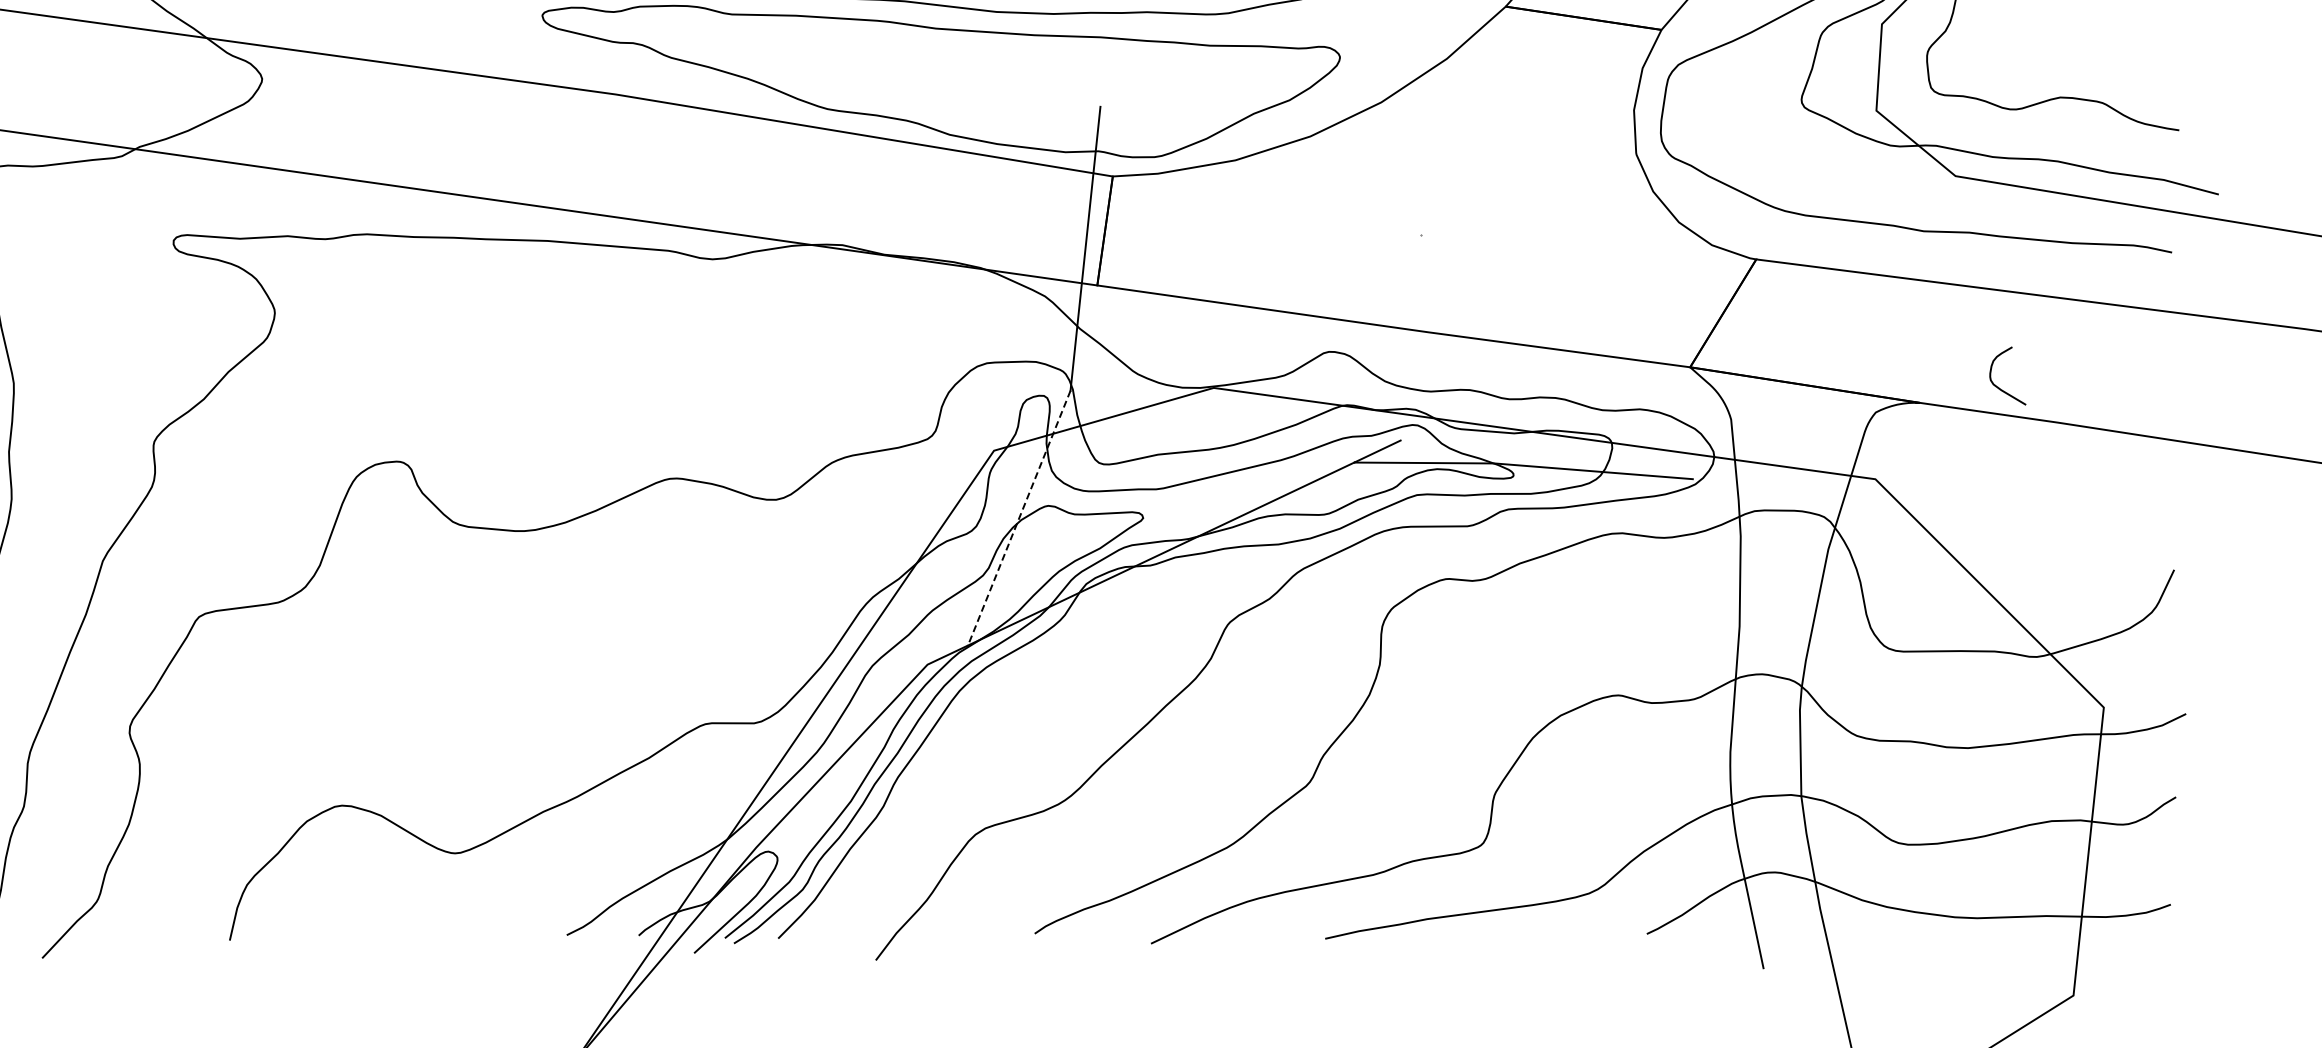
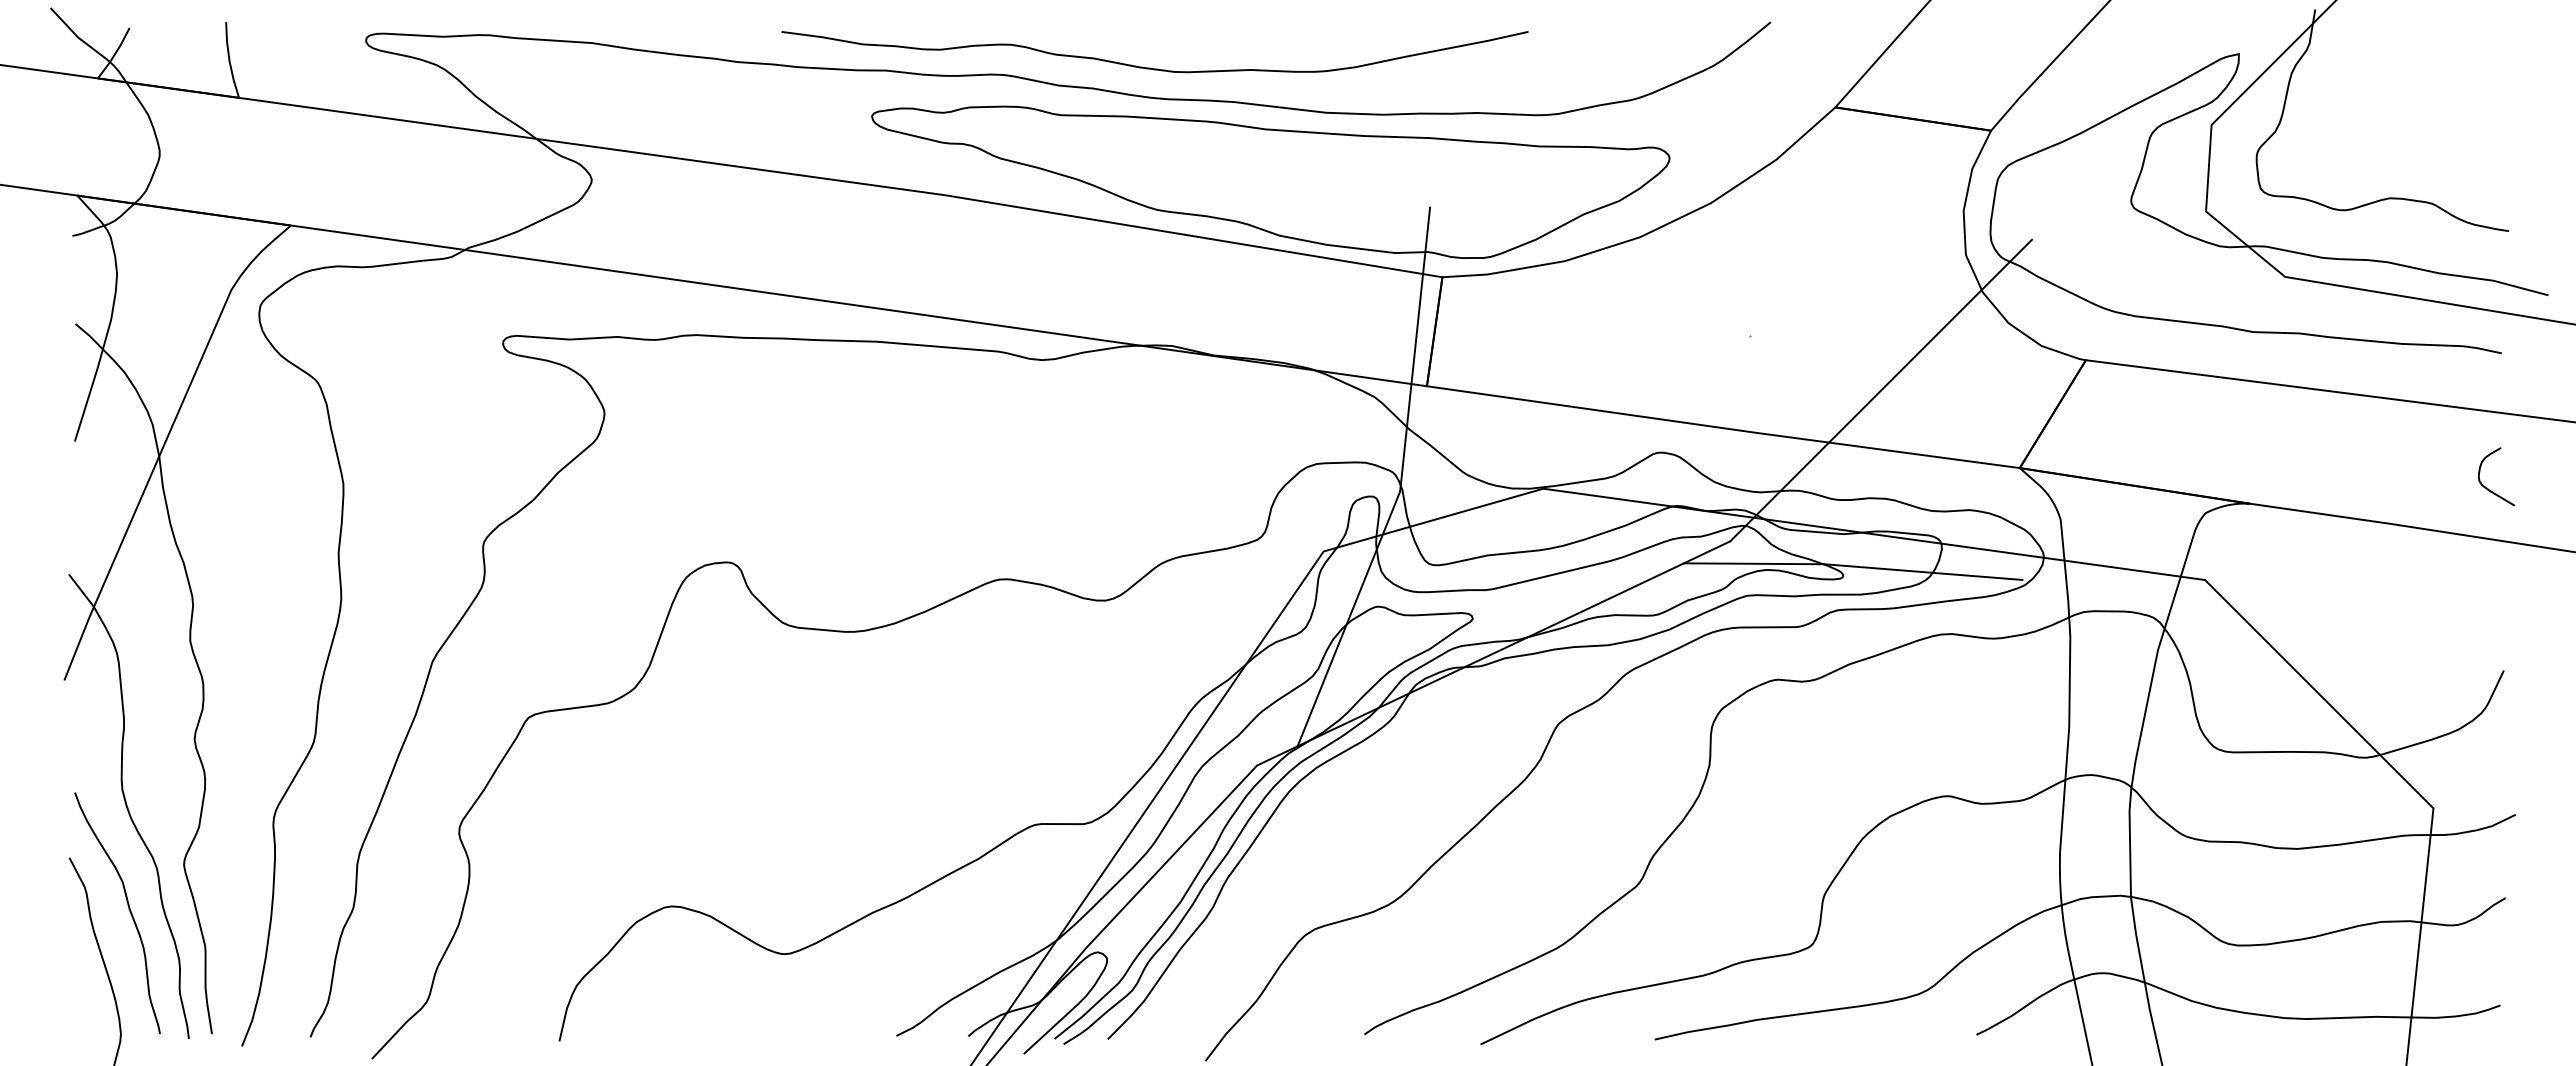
line: (1550, 289) -> (1880, 390), added
curve: (1999, 387) -> (2488, 488), moved
line: (1018, 518) -> (1348, 619), dashed -> solid

